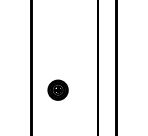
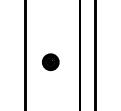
part: (57, 89) -> (50, 61), moved

